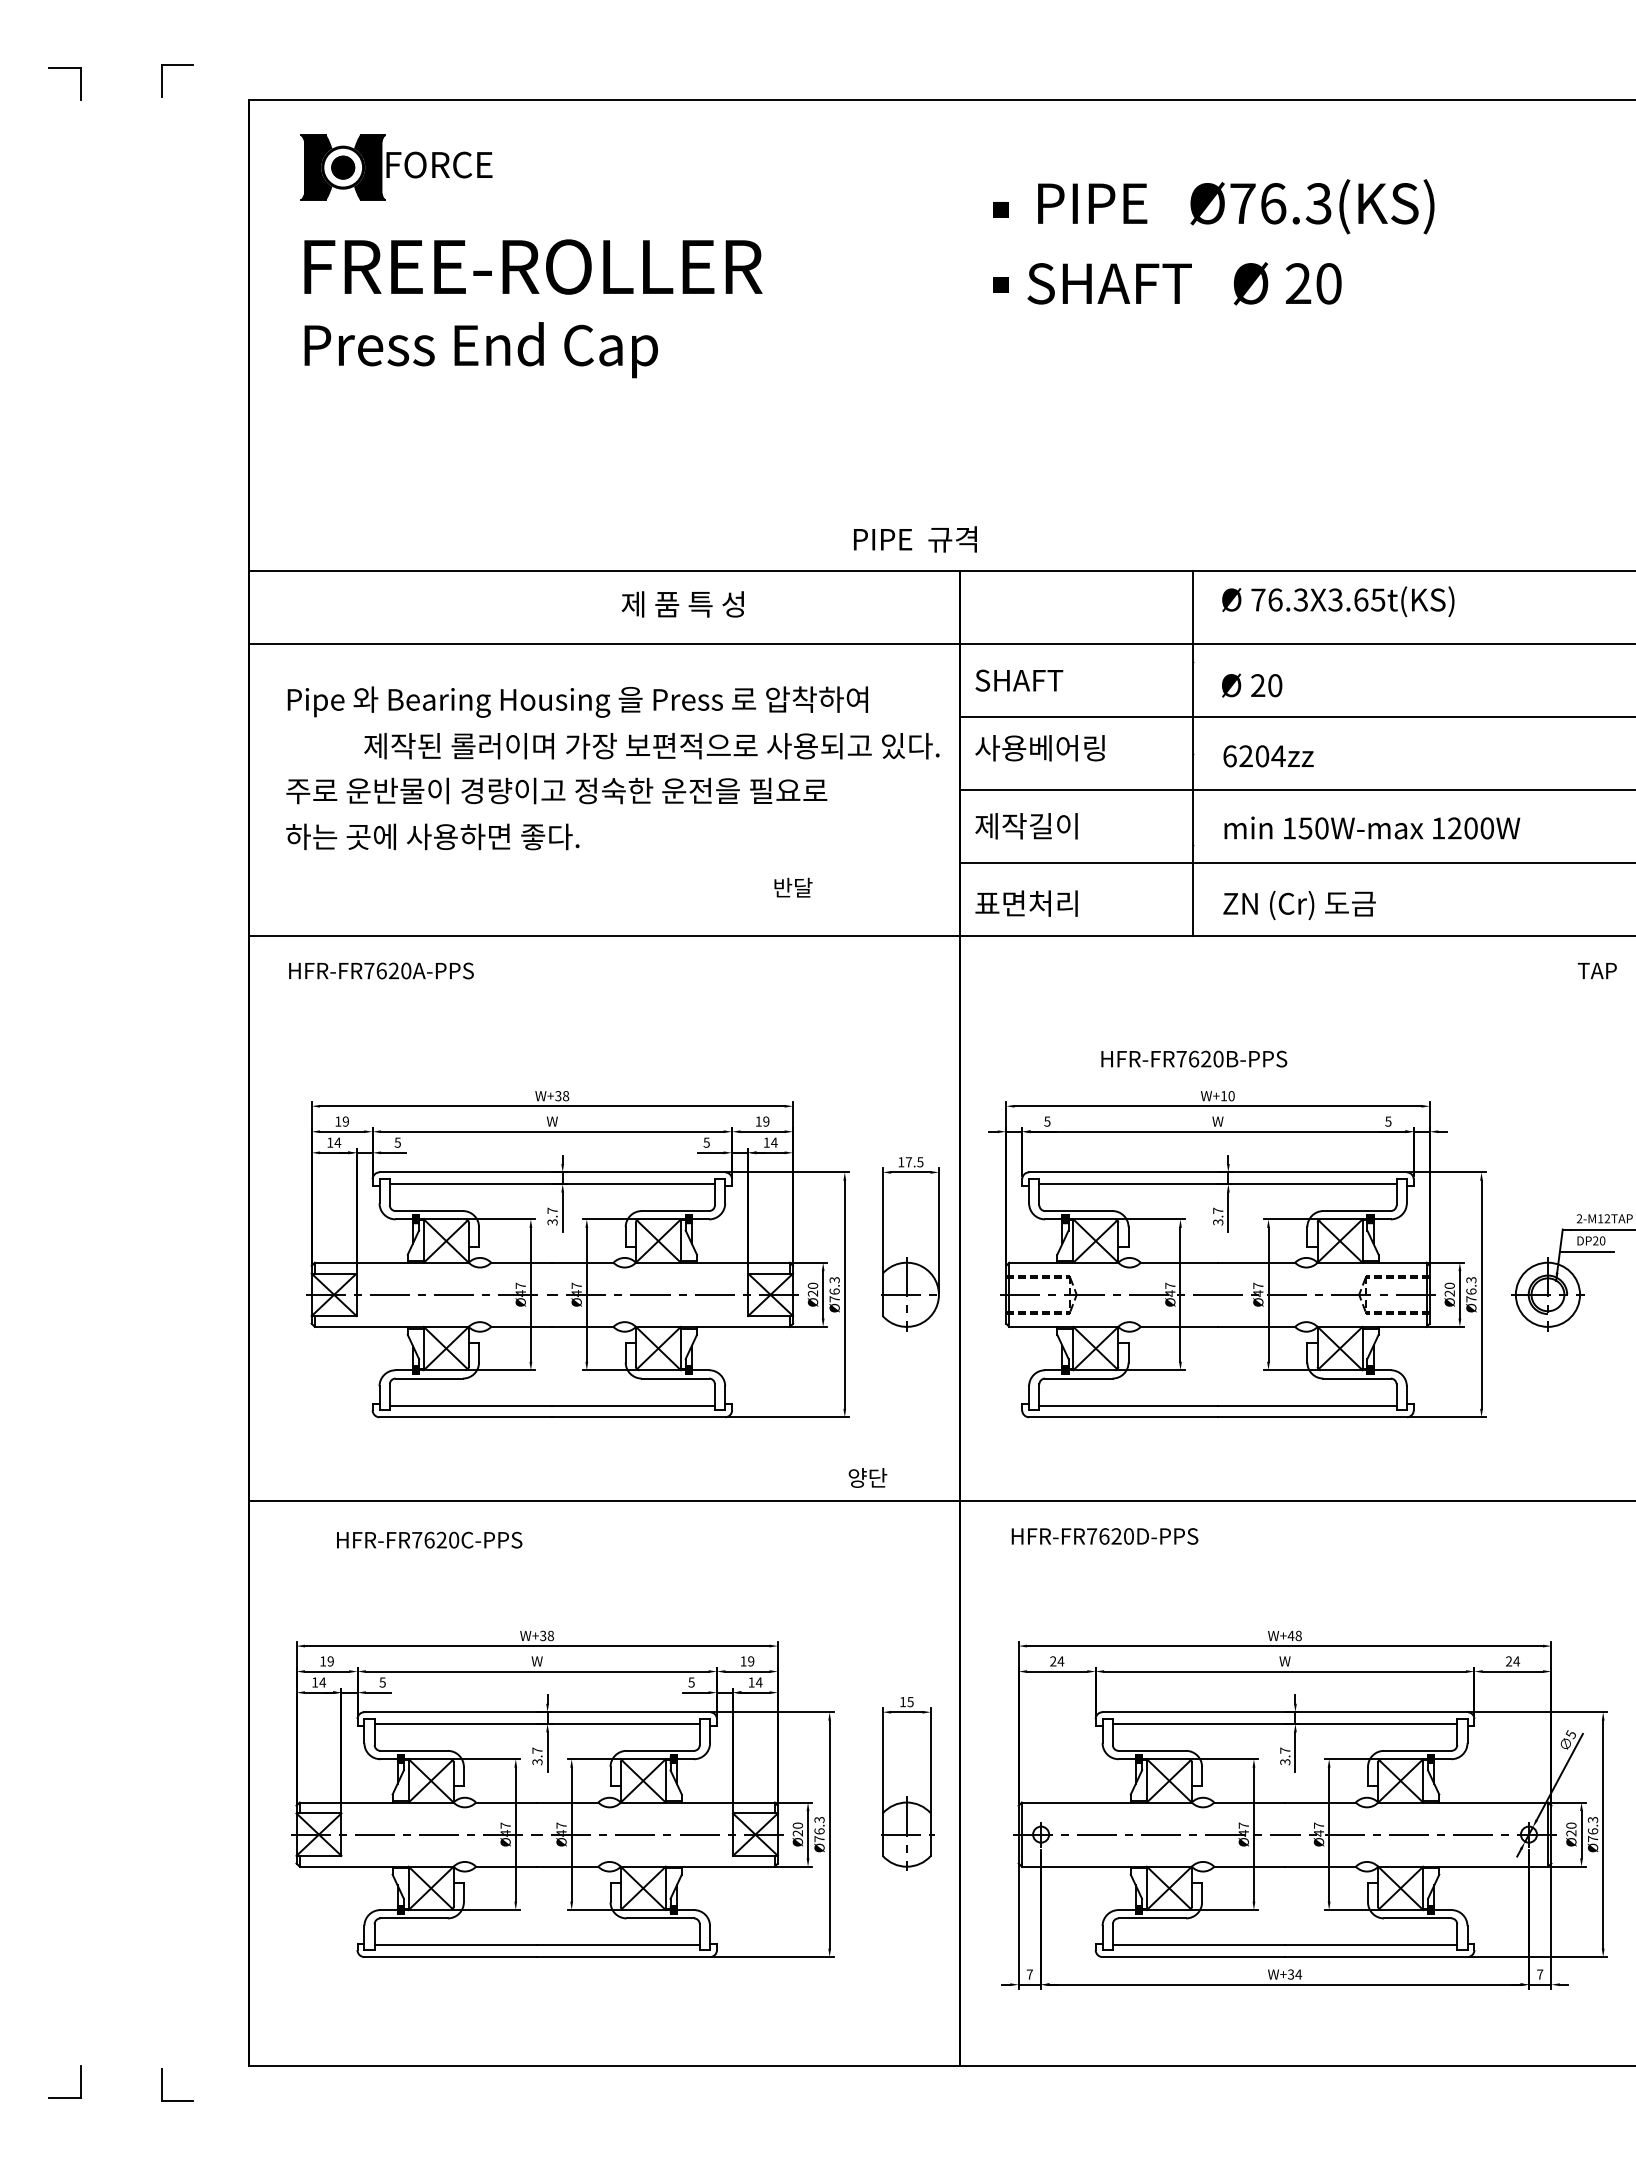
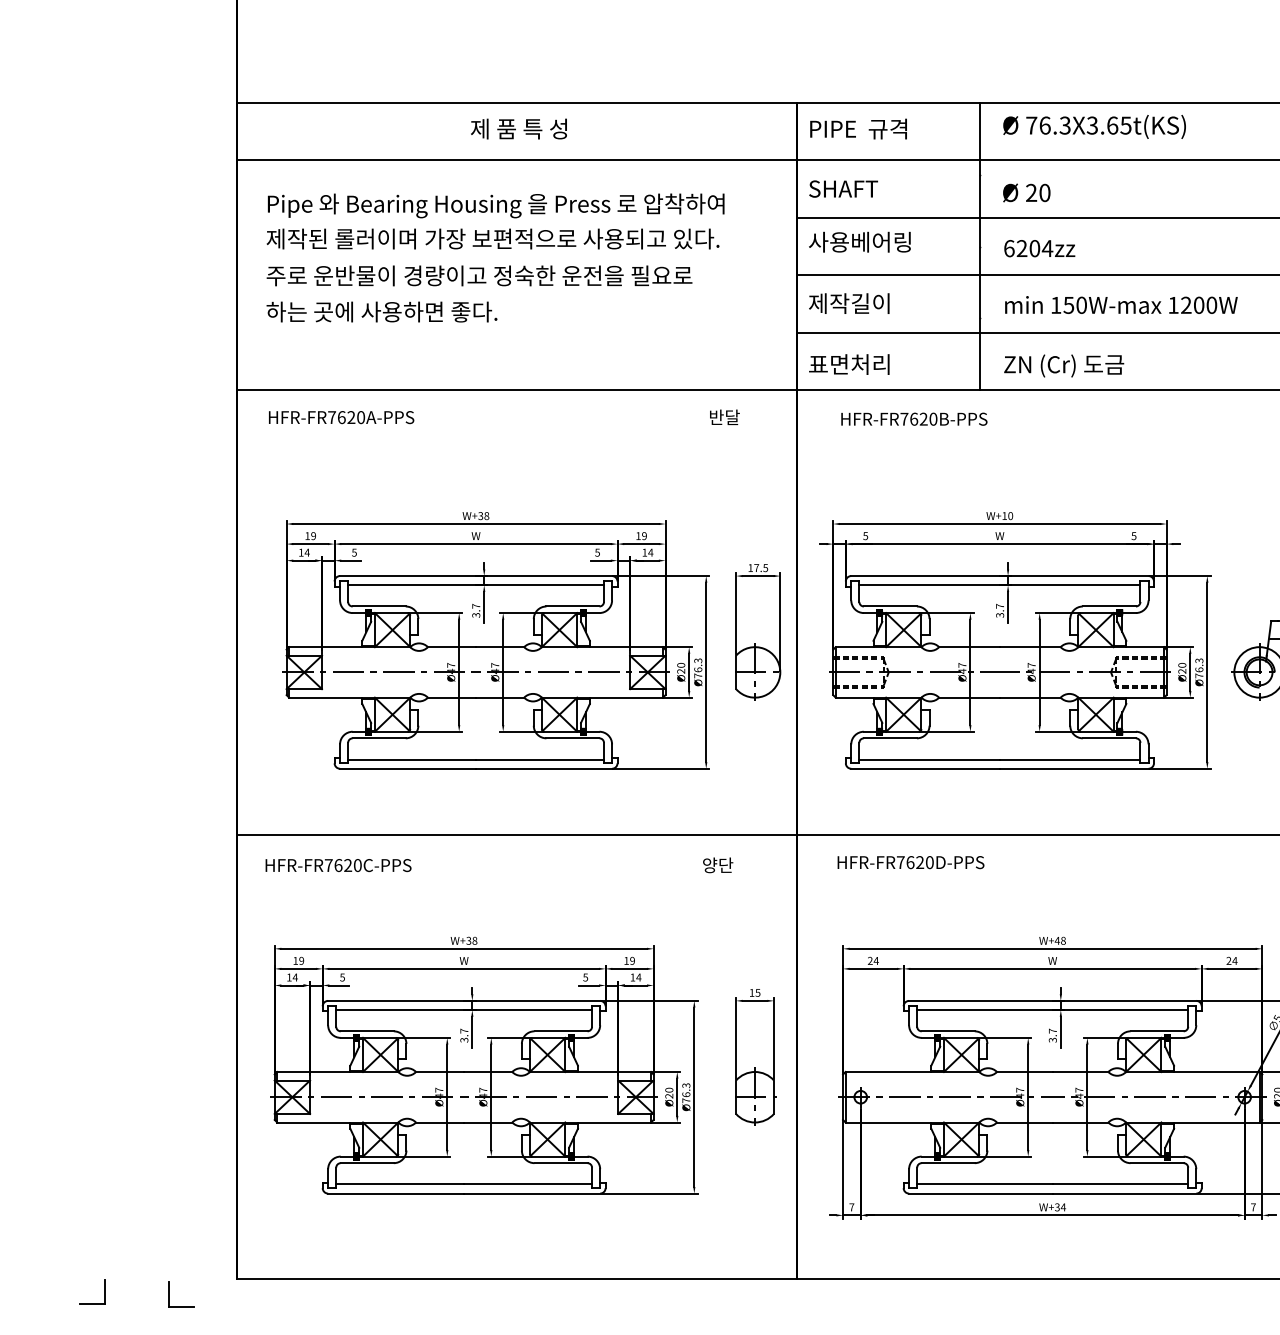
text: (915, 539) -> (858, 129), moved
text: (682, 604) -> (518, 129), moved
text: (651, 746) -> (492, 239), moved
text: (793, 887) -> (724, 417), moved
text: (1194, 1058) -> (914, 418), moved
text: (867, 1477) -> (717, 864), moved
text: (429, 1539) -> (338, 864), moved

